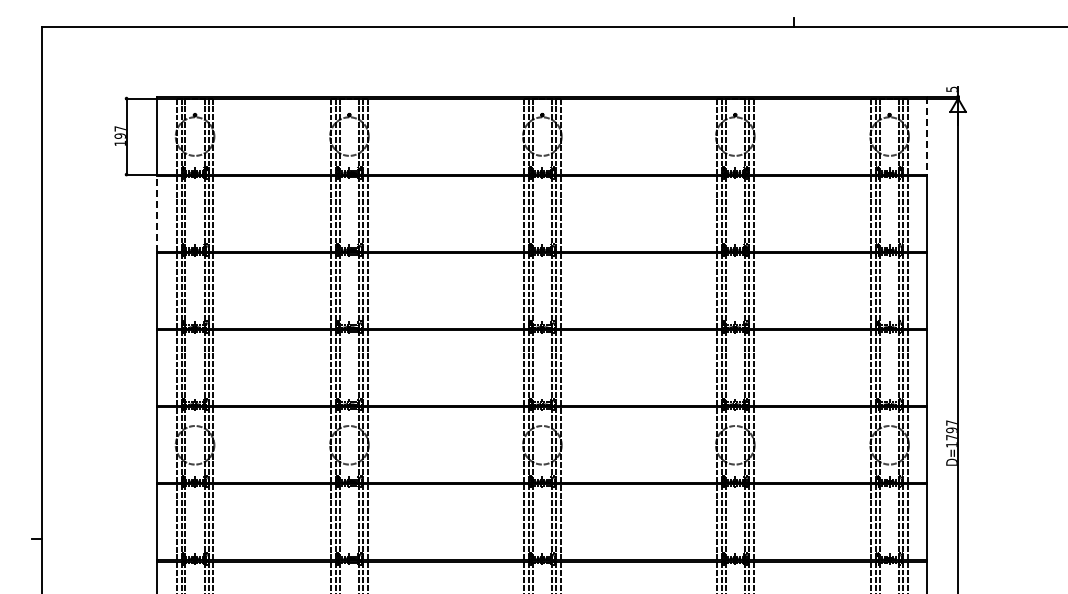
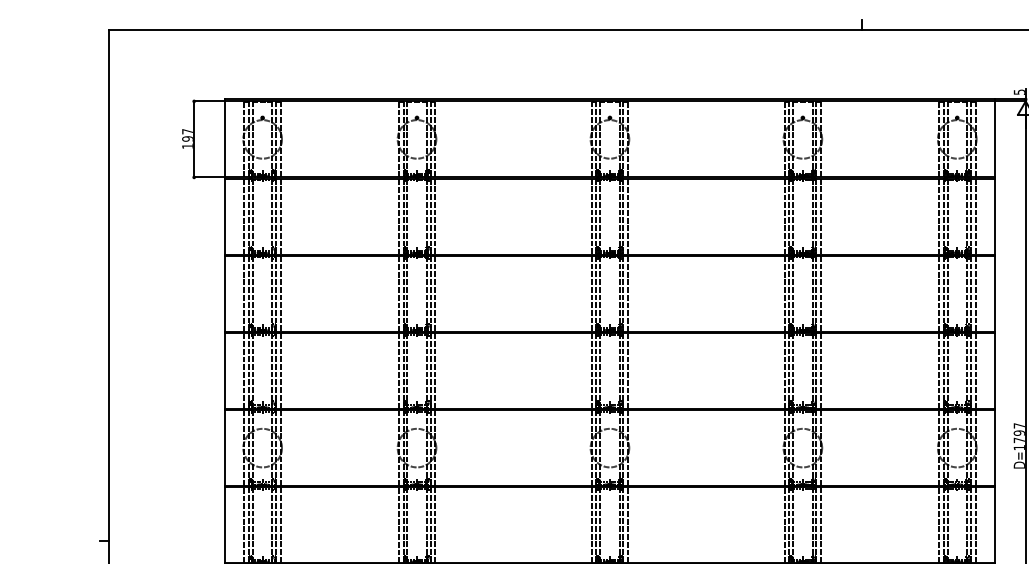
line: (927, 135) -> (995, 138), dashed -> solid
line: (157, 213) -> (225, 216), dashed -> solid

